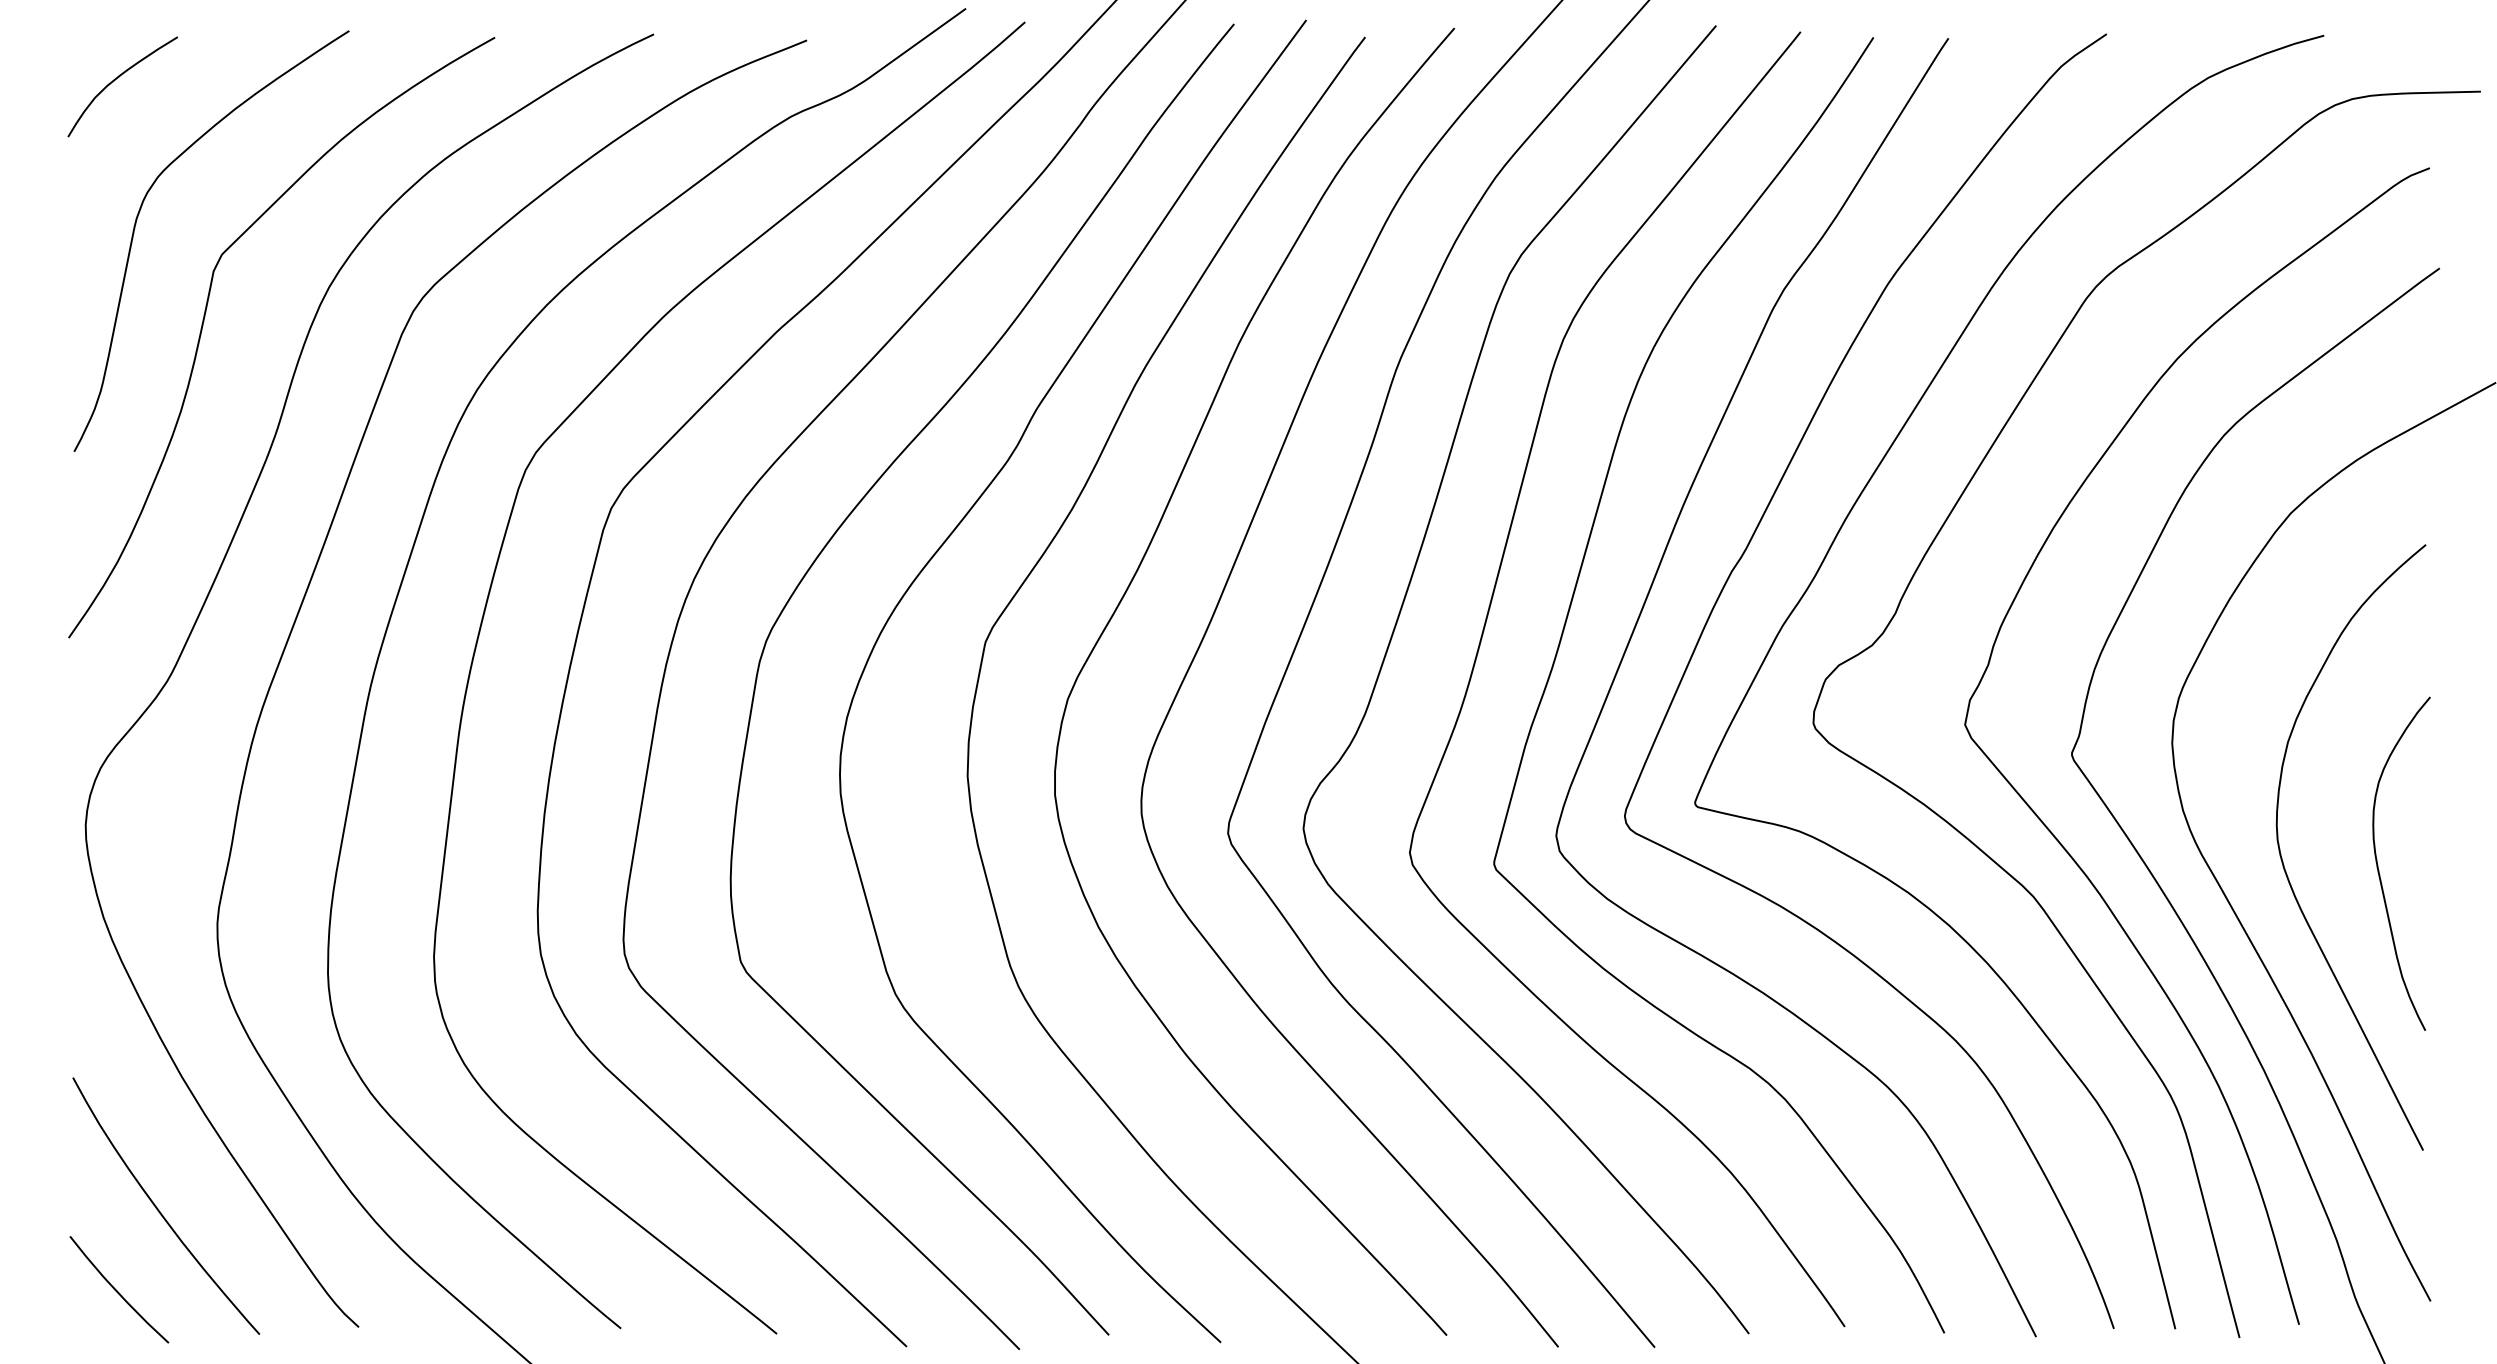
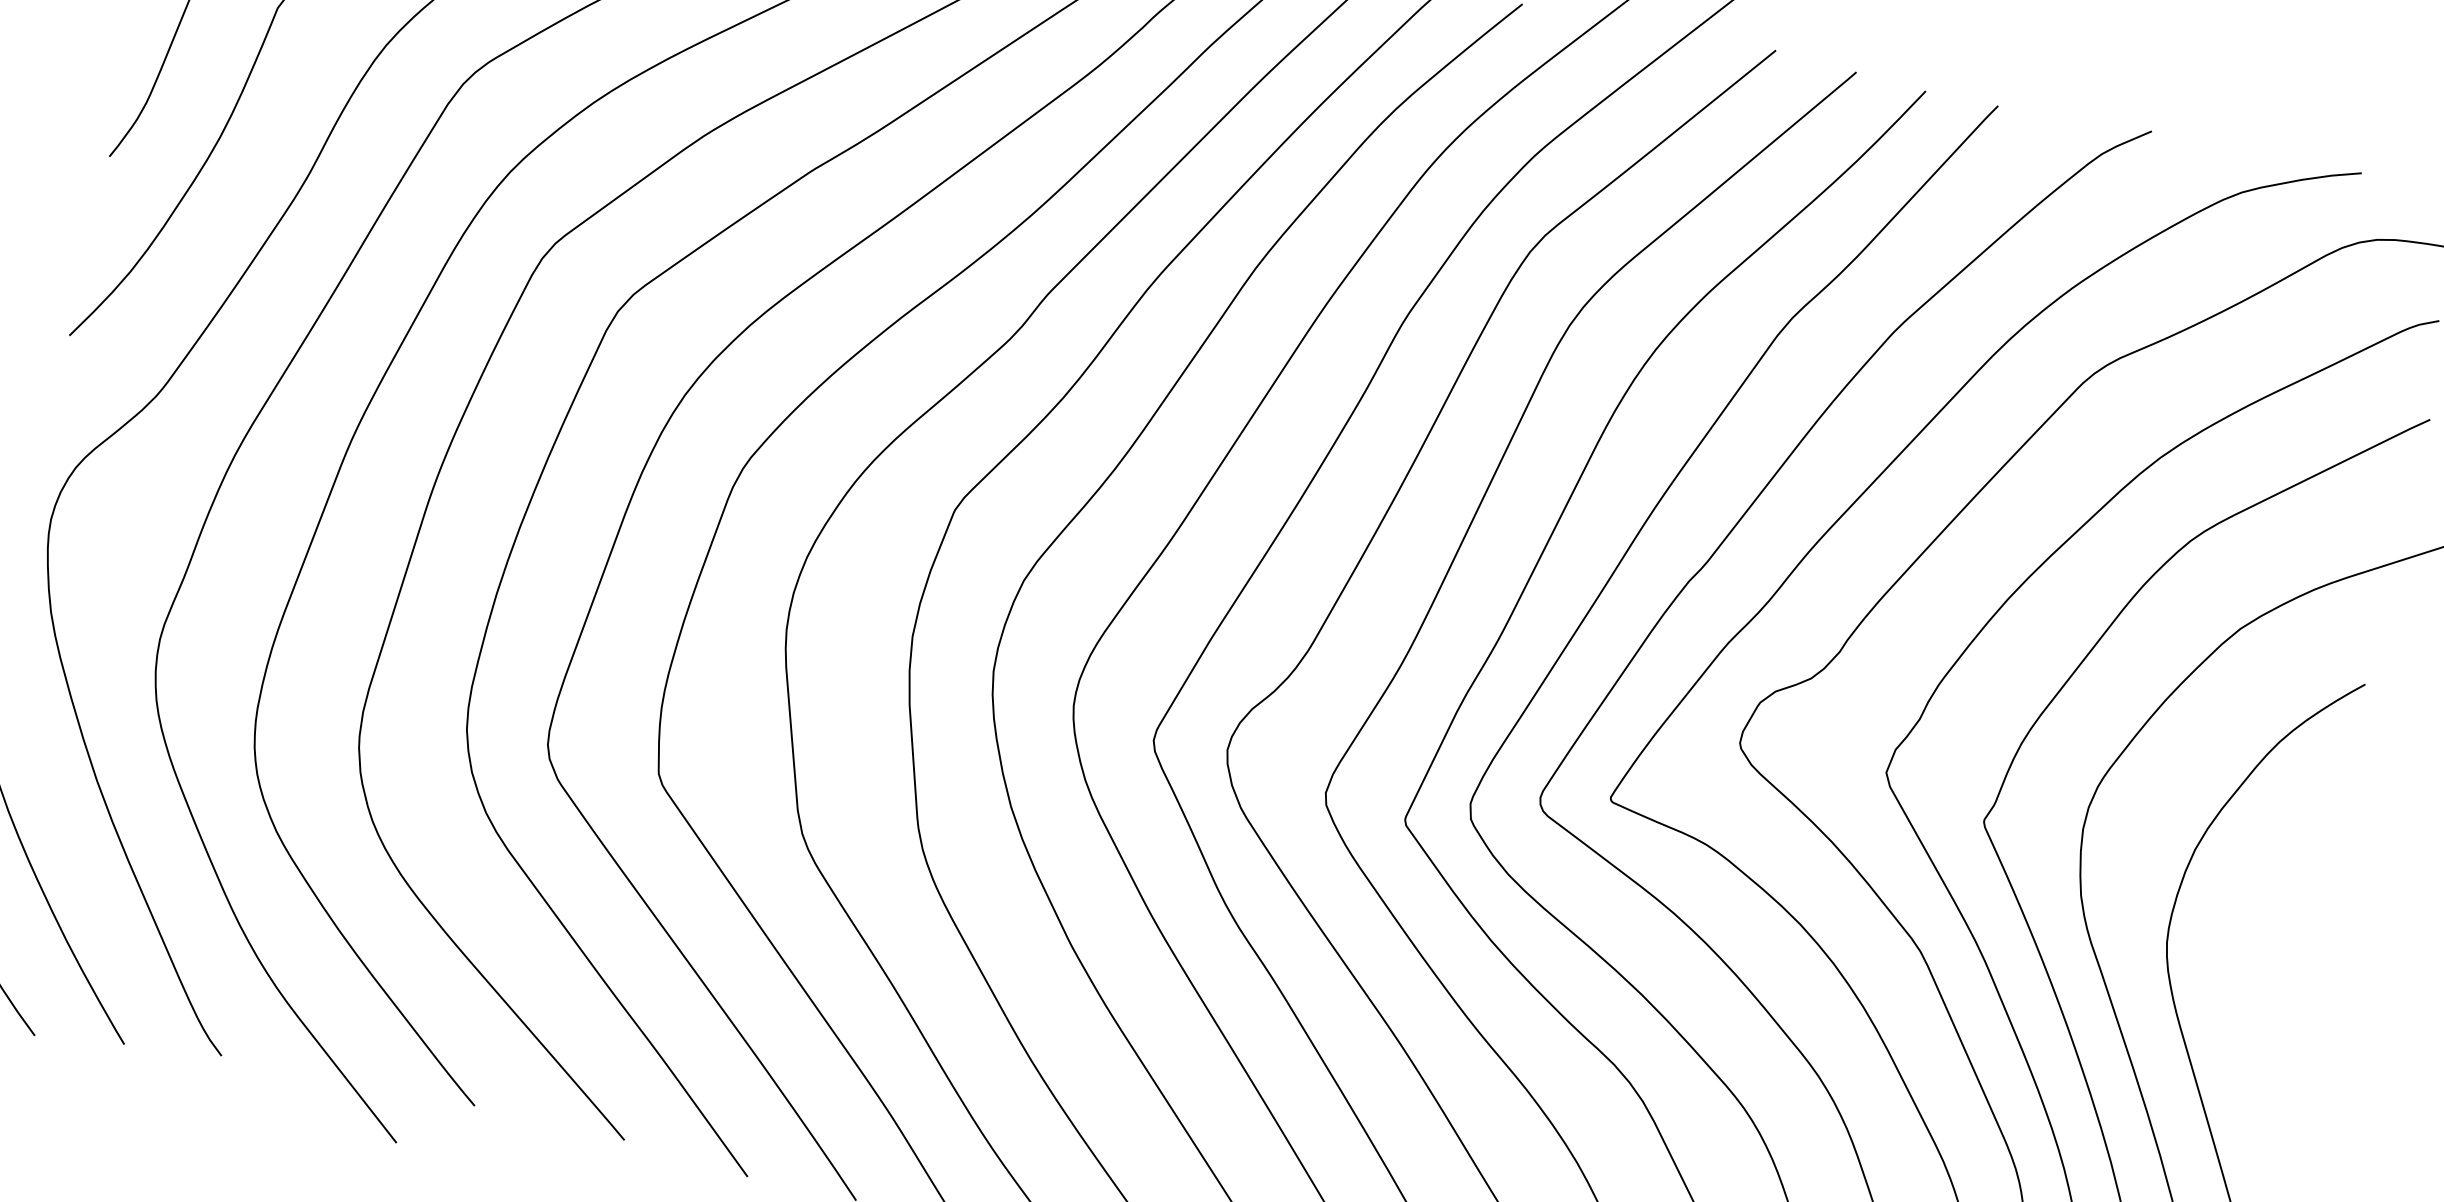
curve: (2378, 864) -> (2259, 984), removed

